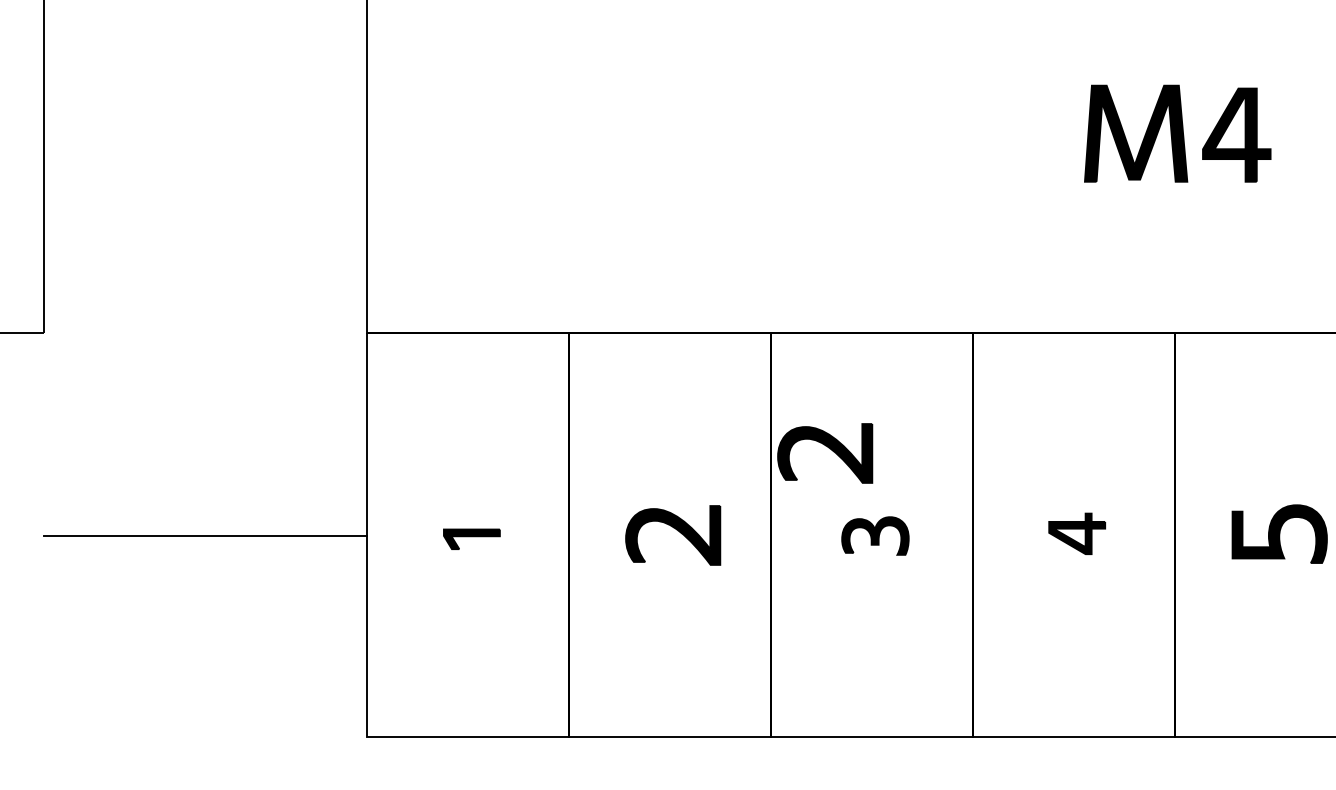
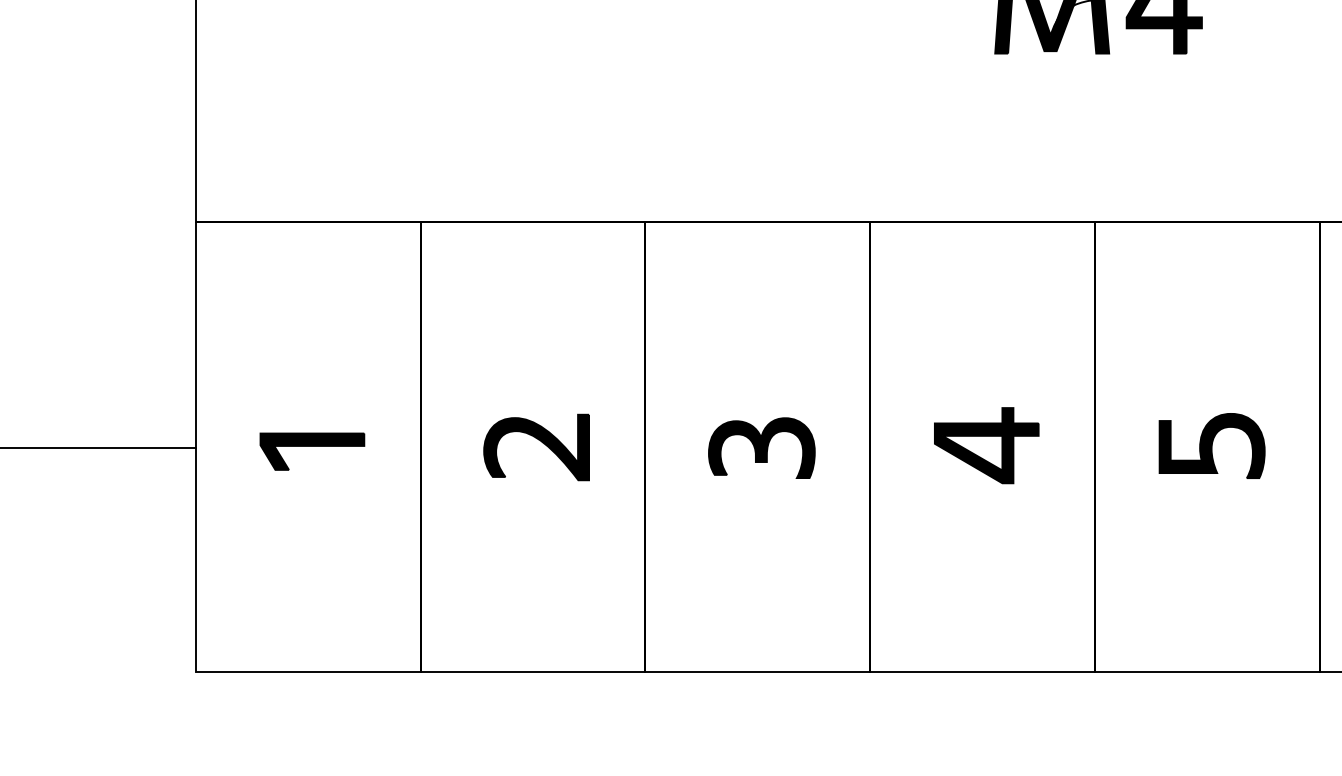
part: (825, 453) -> (706, 356), removed
part: (1076, 533) -> (985, 445), size x1.67
part: (875, 535) -> (761, 447), size x1.43
part: (471, 539) -> (312, 451), size x1.67

